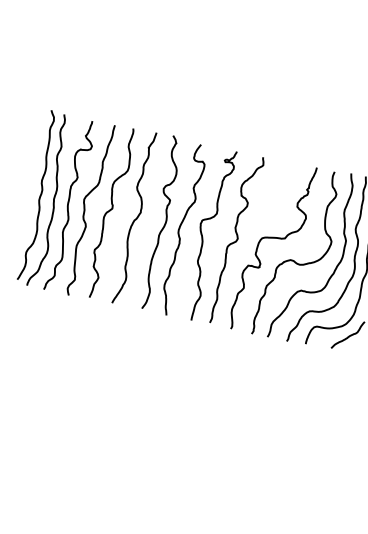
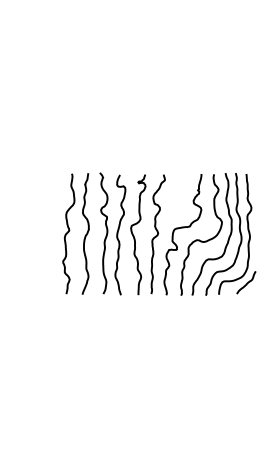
part: (65, 202) -> (36, 233), removed

